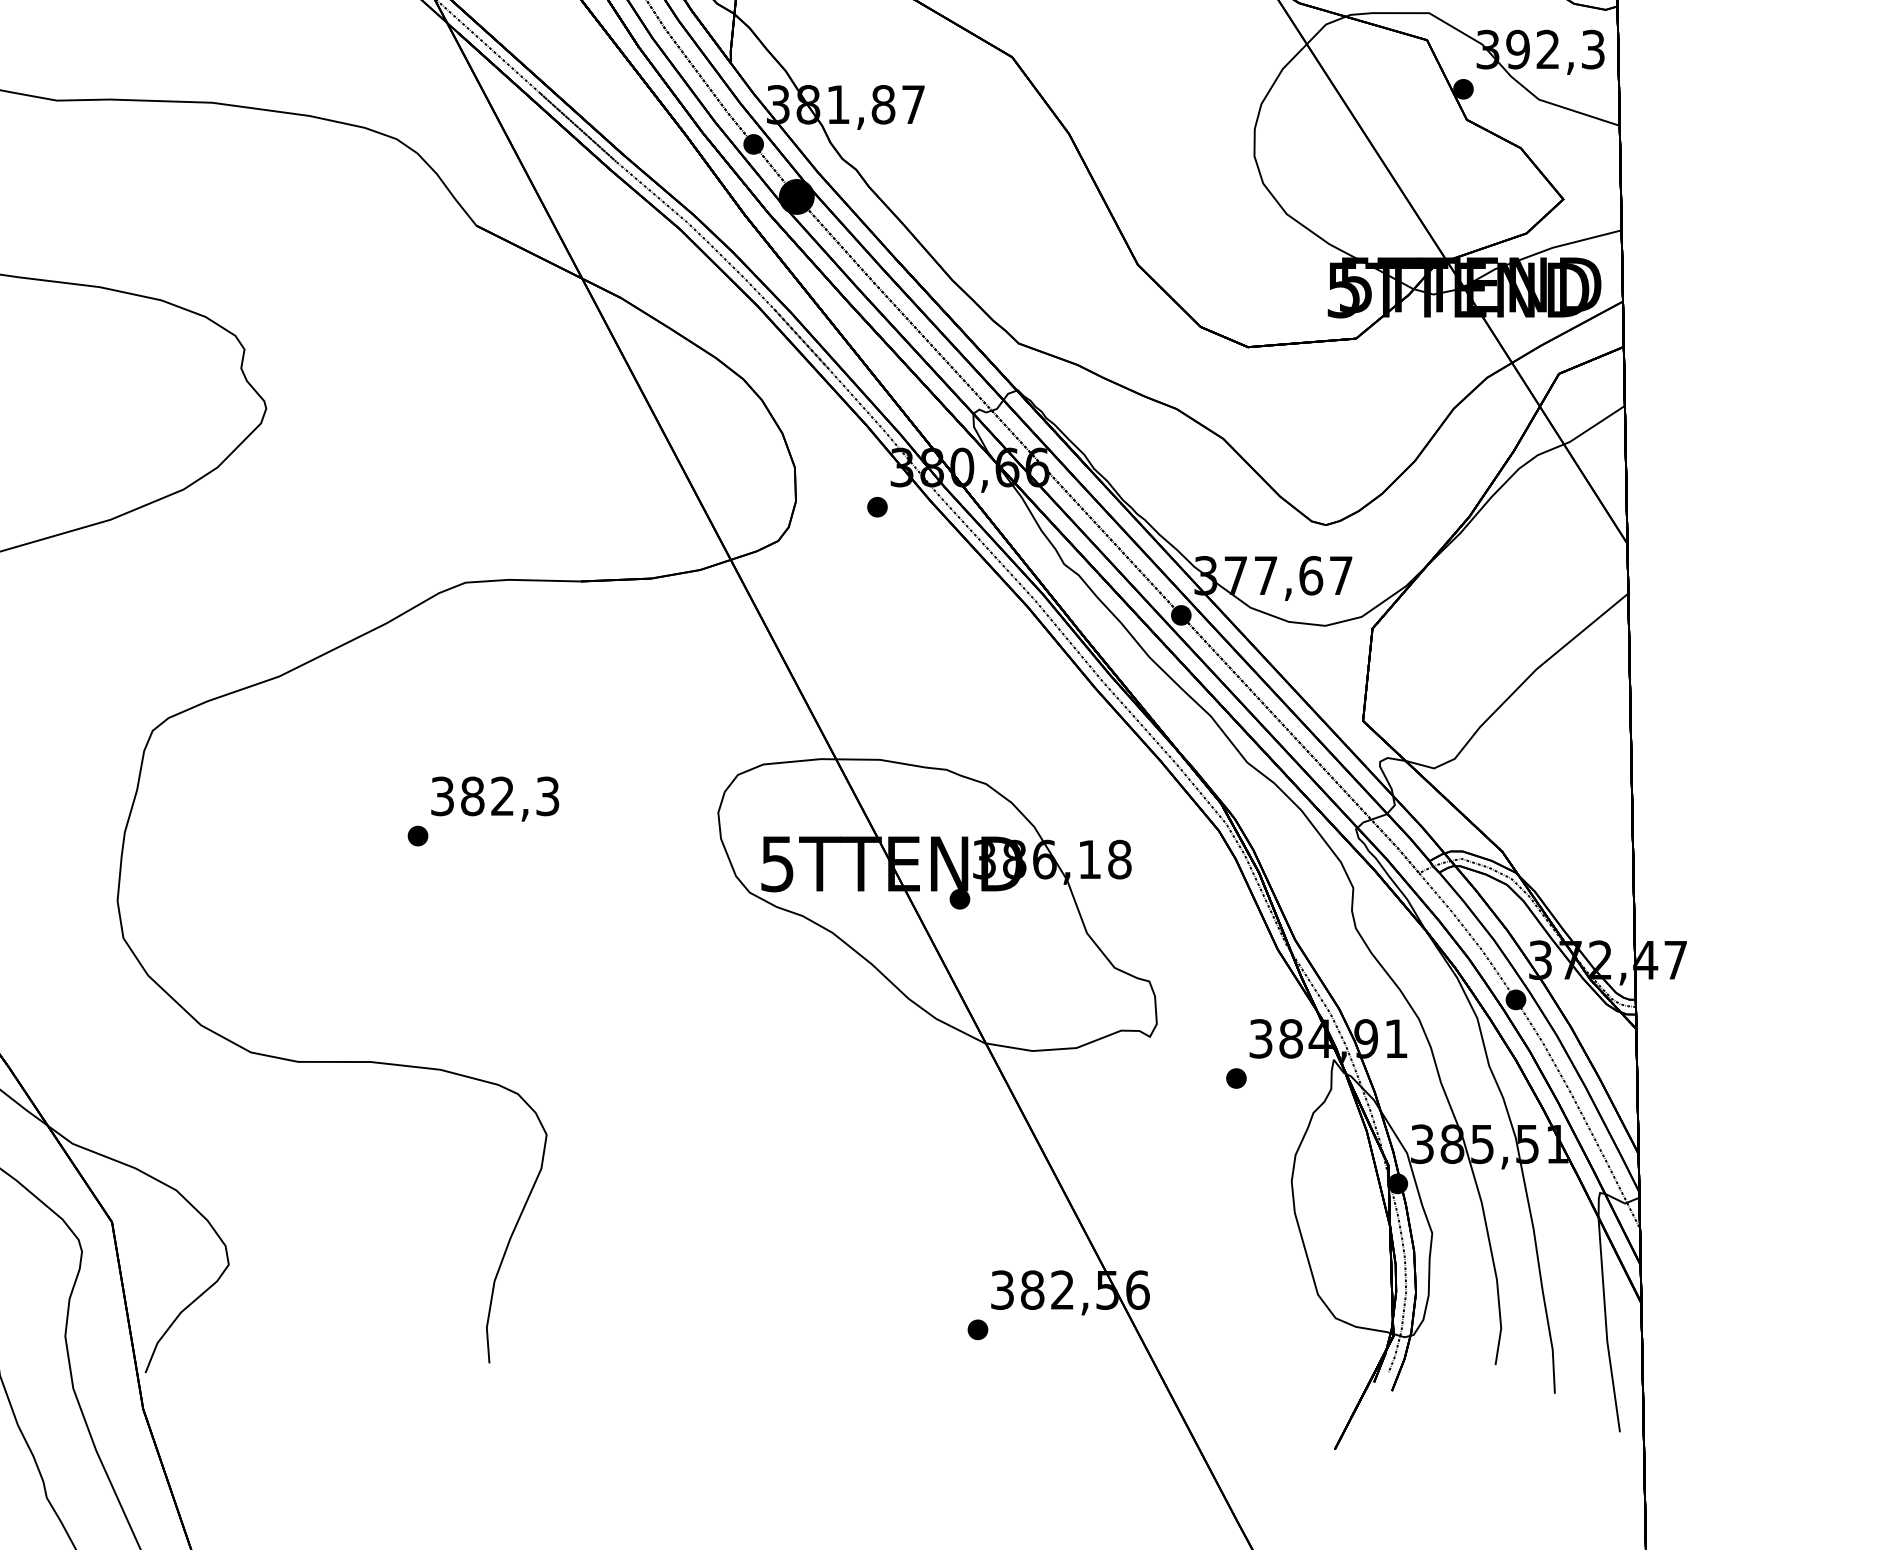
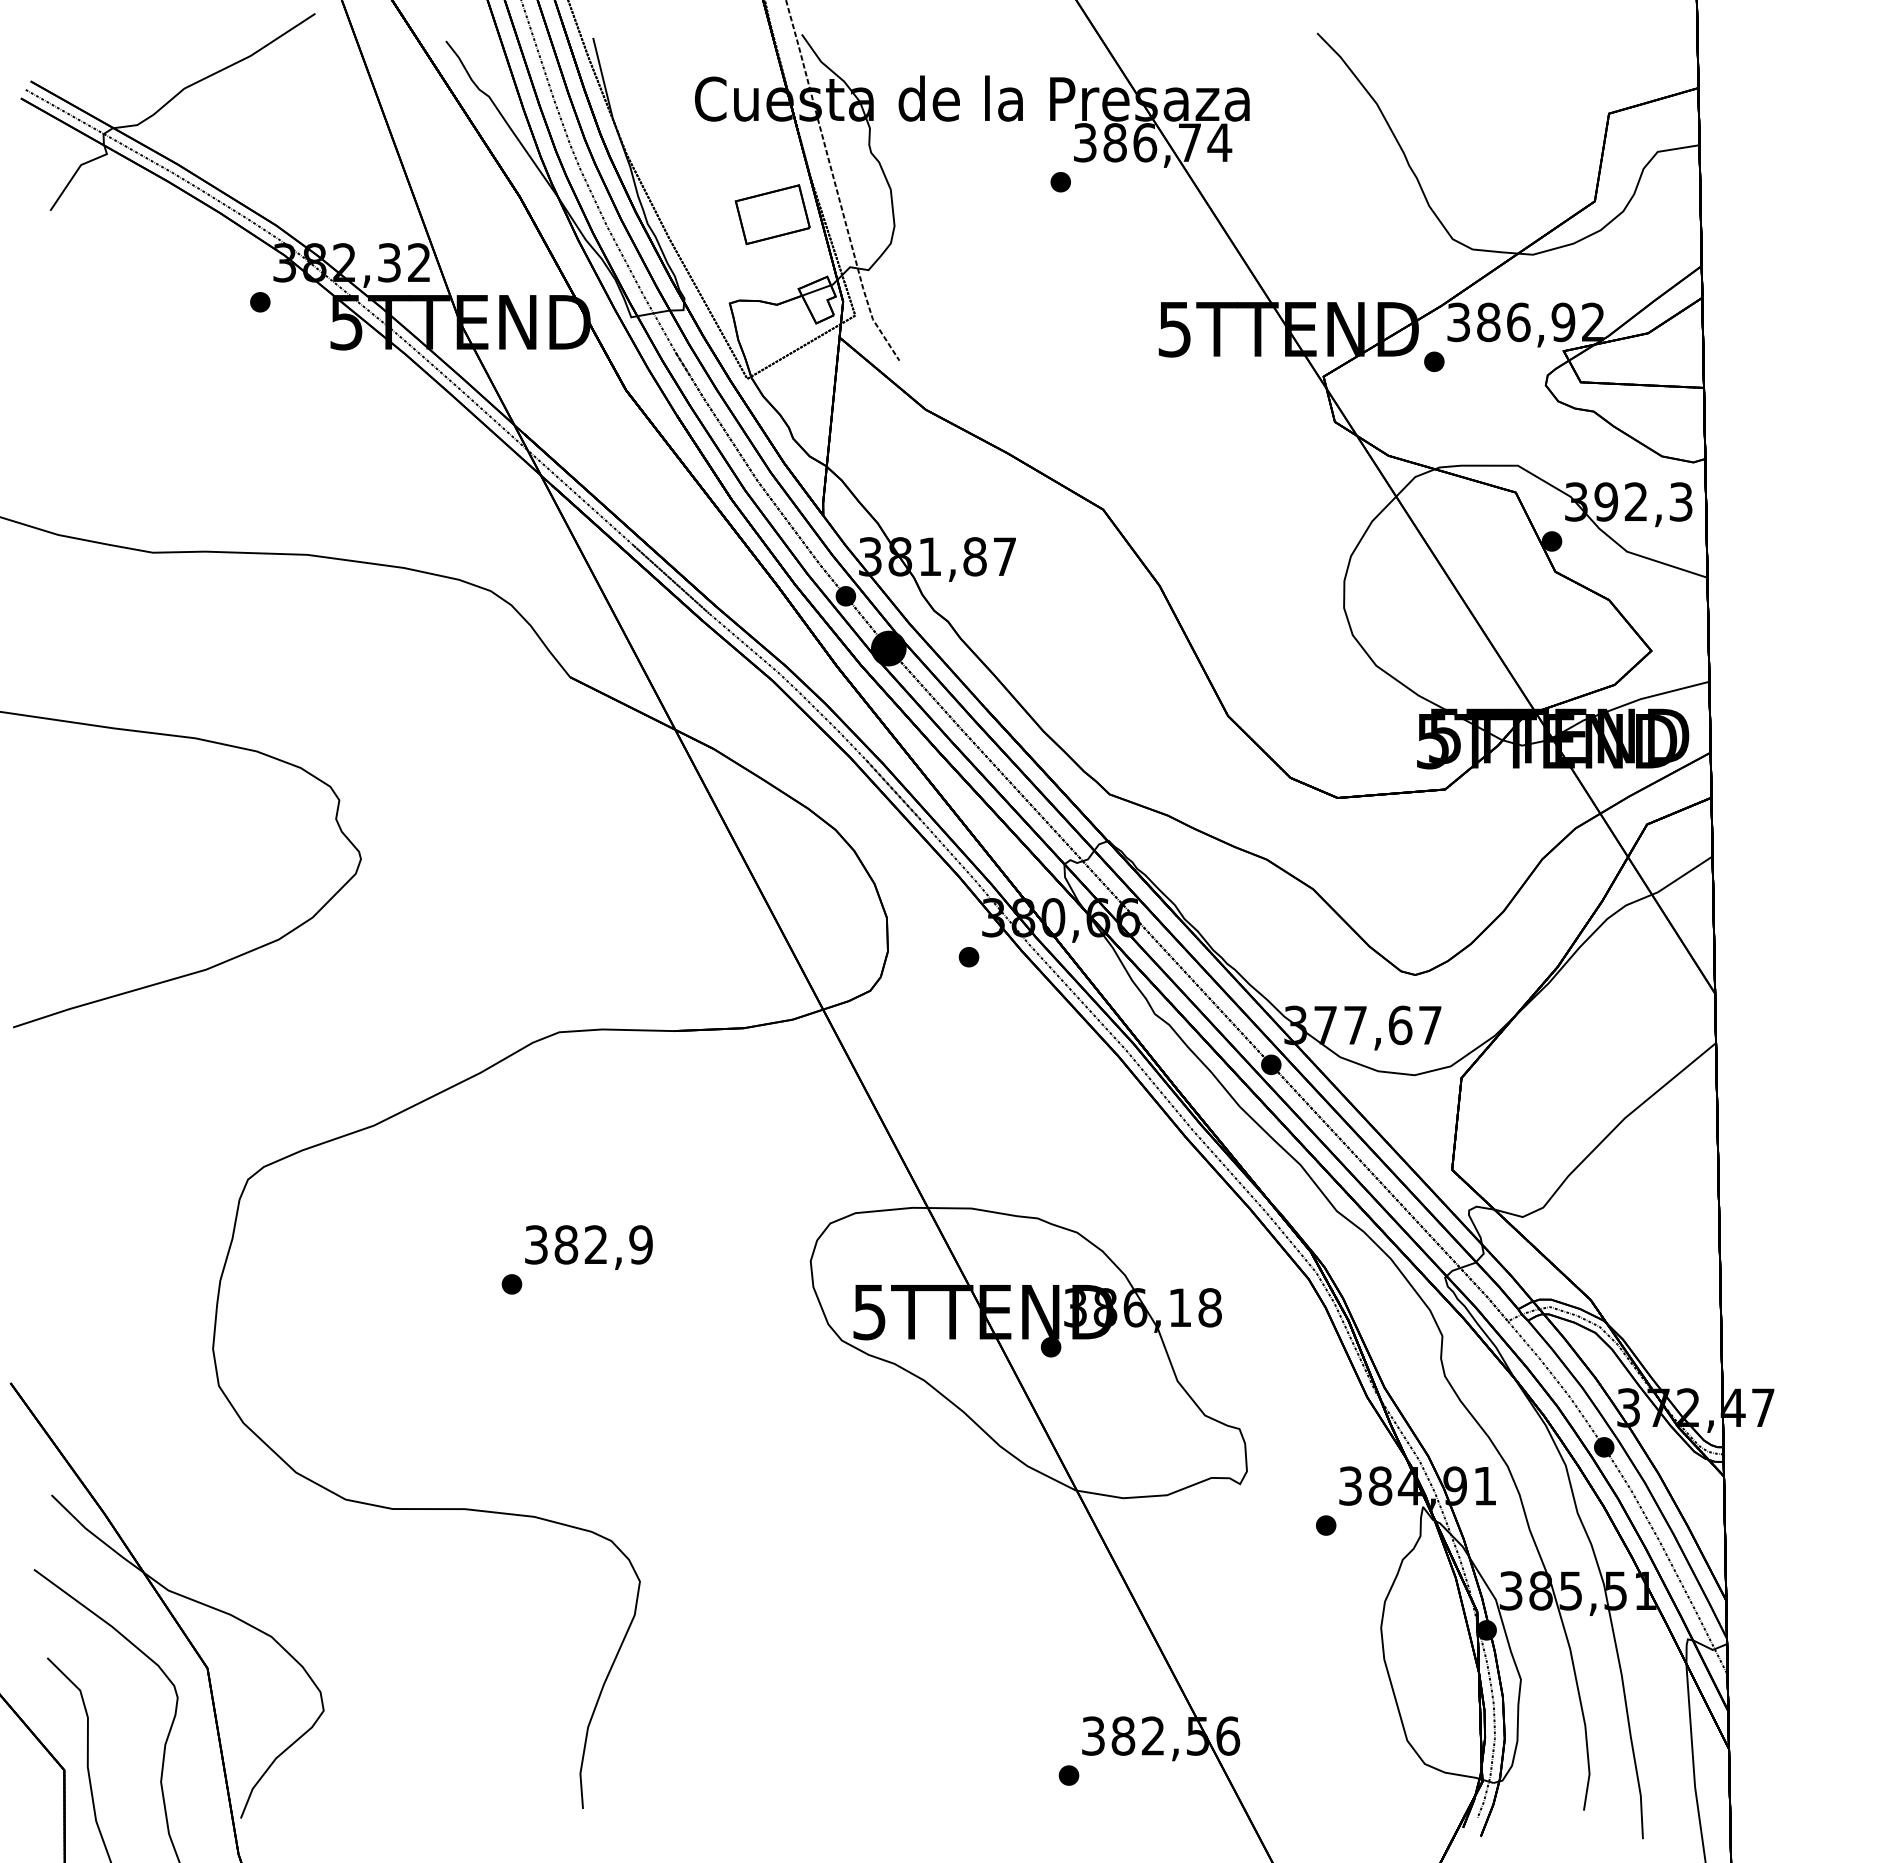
text: (547, 795) -> (640, 1244), 382,3 -> 382,9

